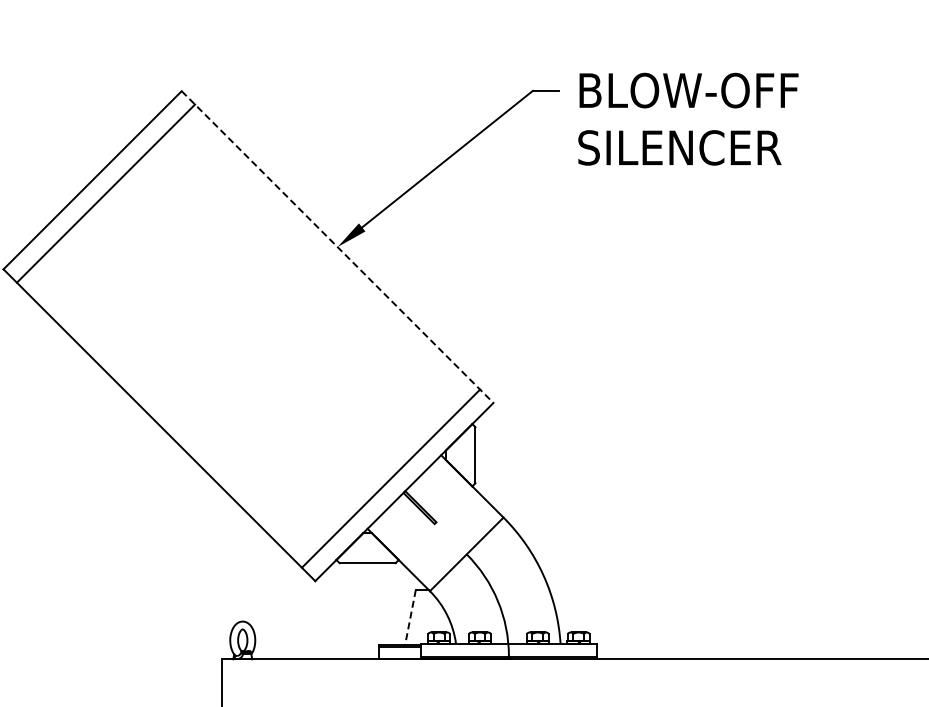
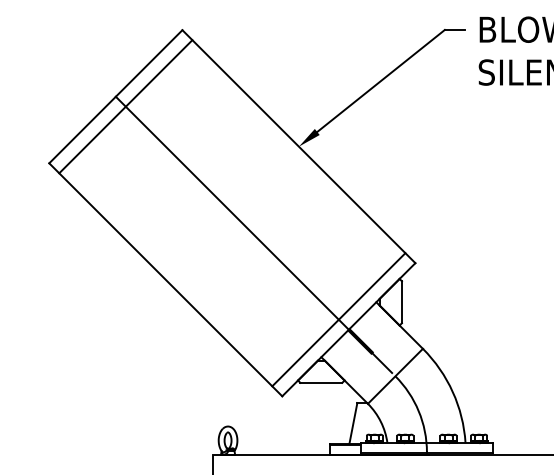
line: (337, 247) -> (298, 146), dashed -> solid
line: (277, 364) -> (254, 234), added
line: (410, 618) -> (353, 424), dashed -> solid

